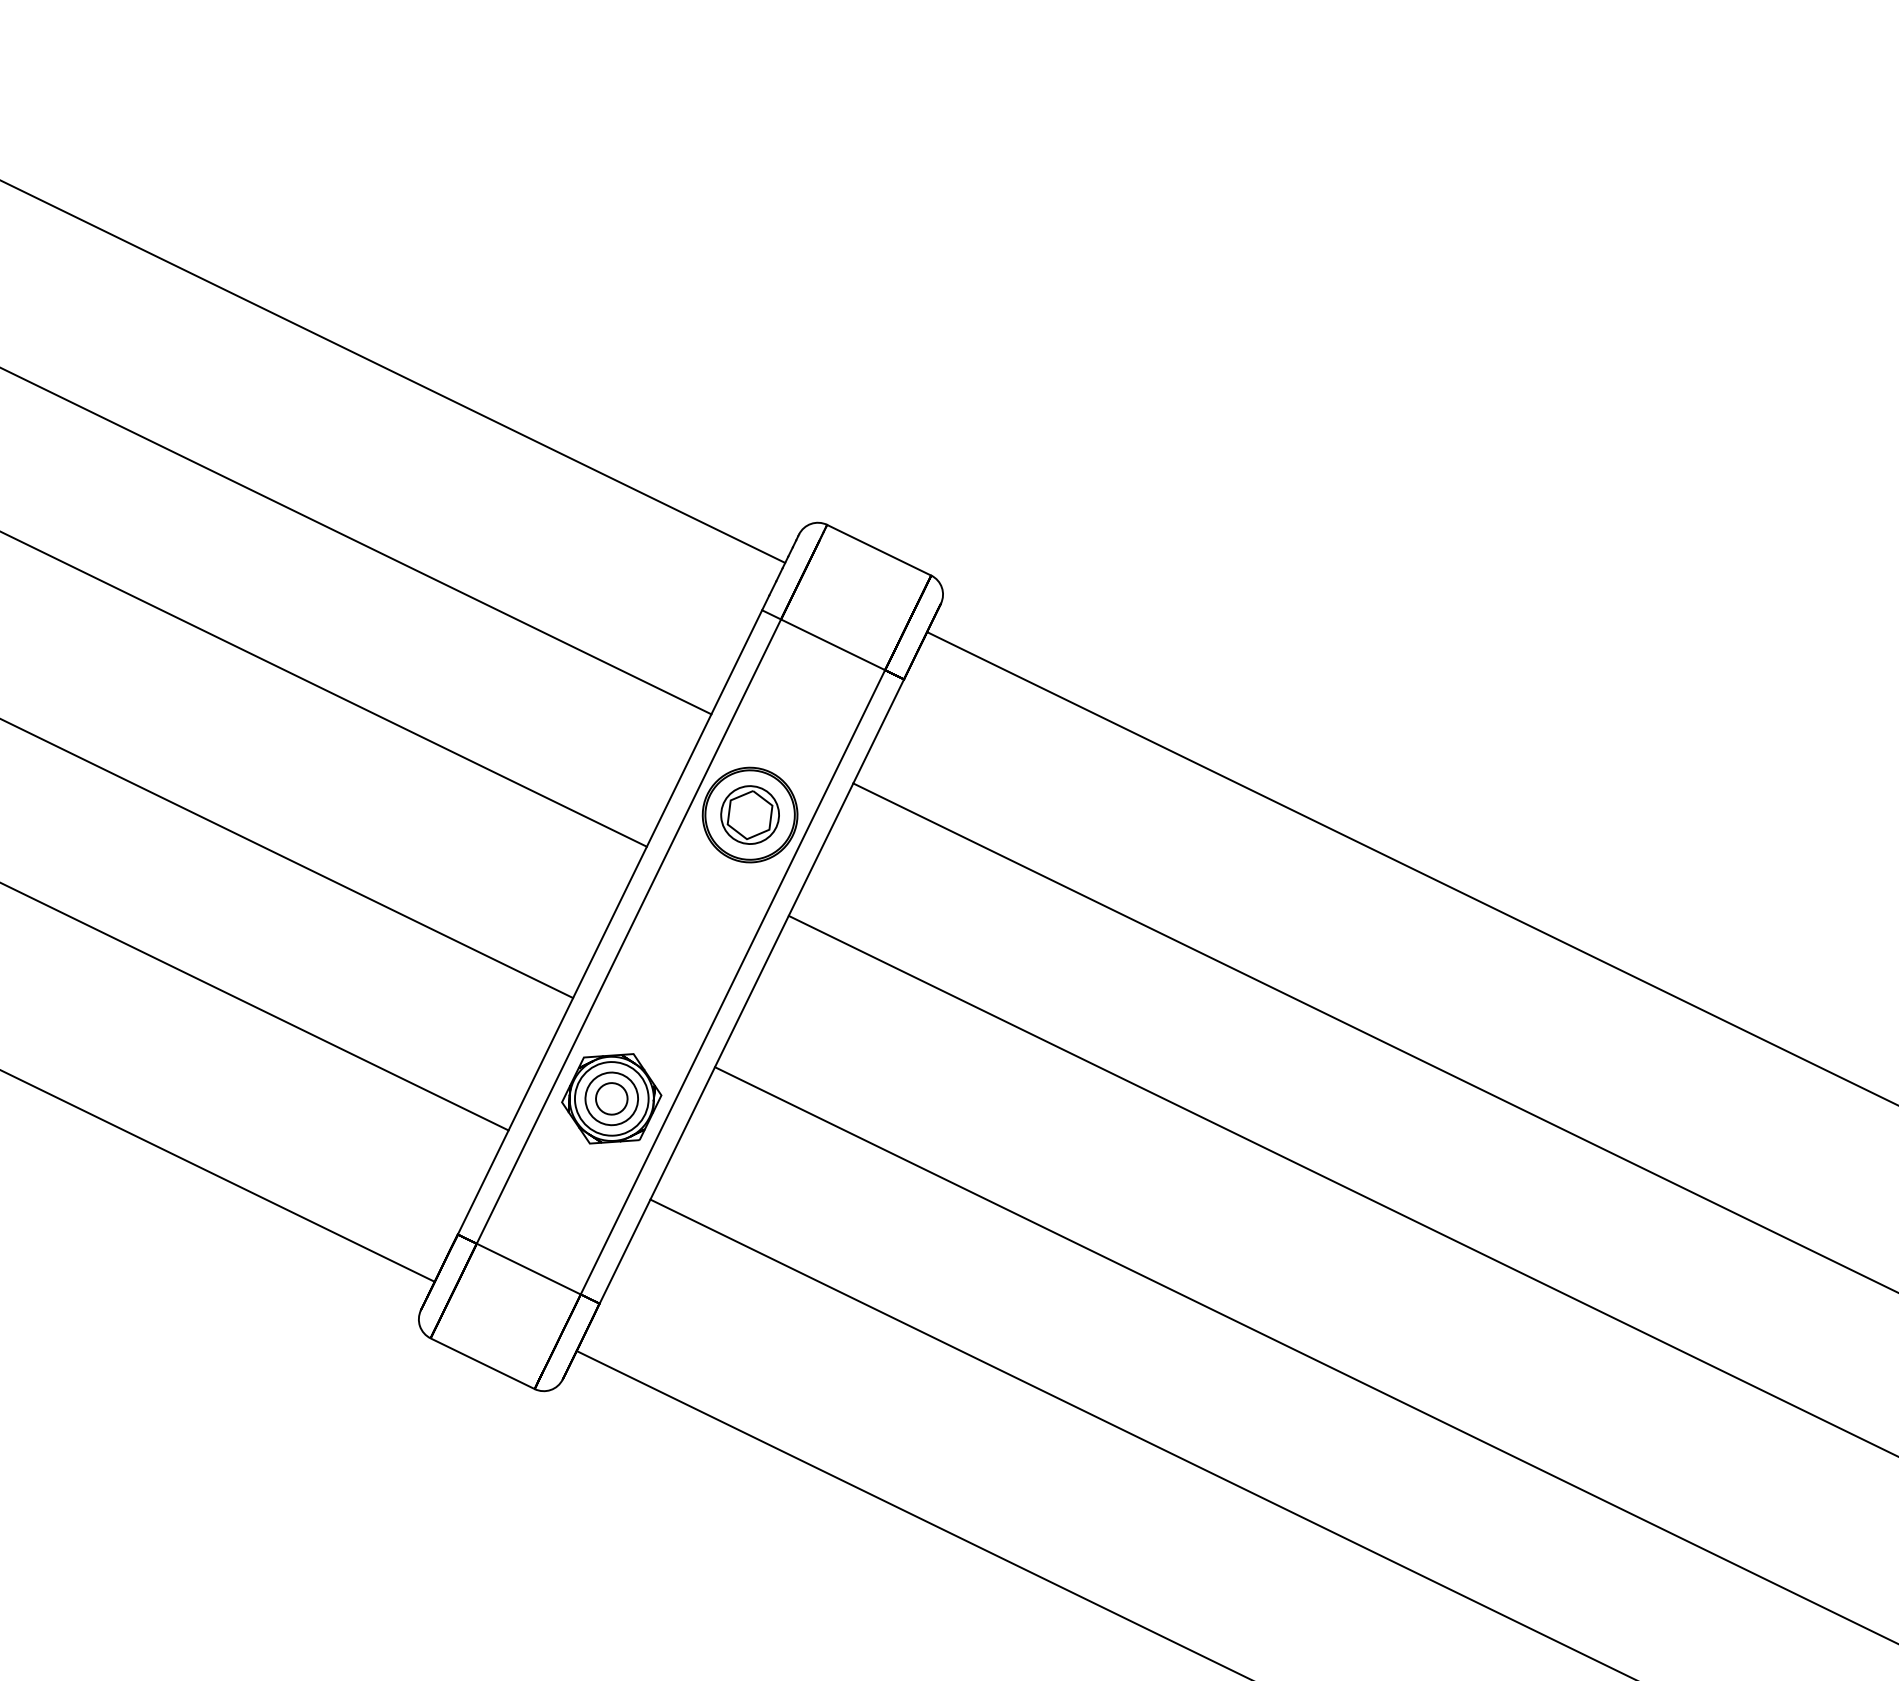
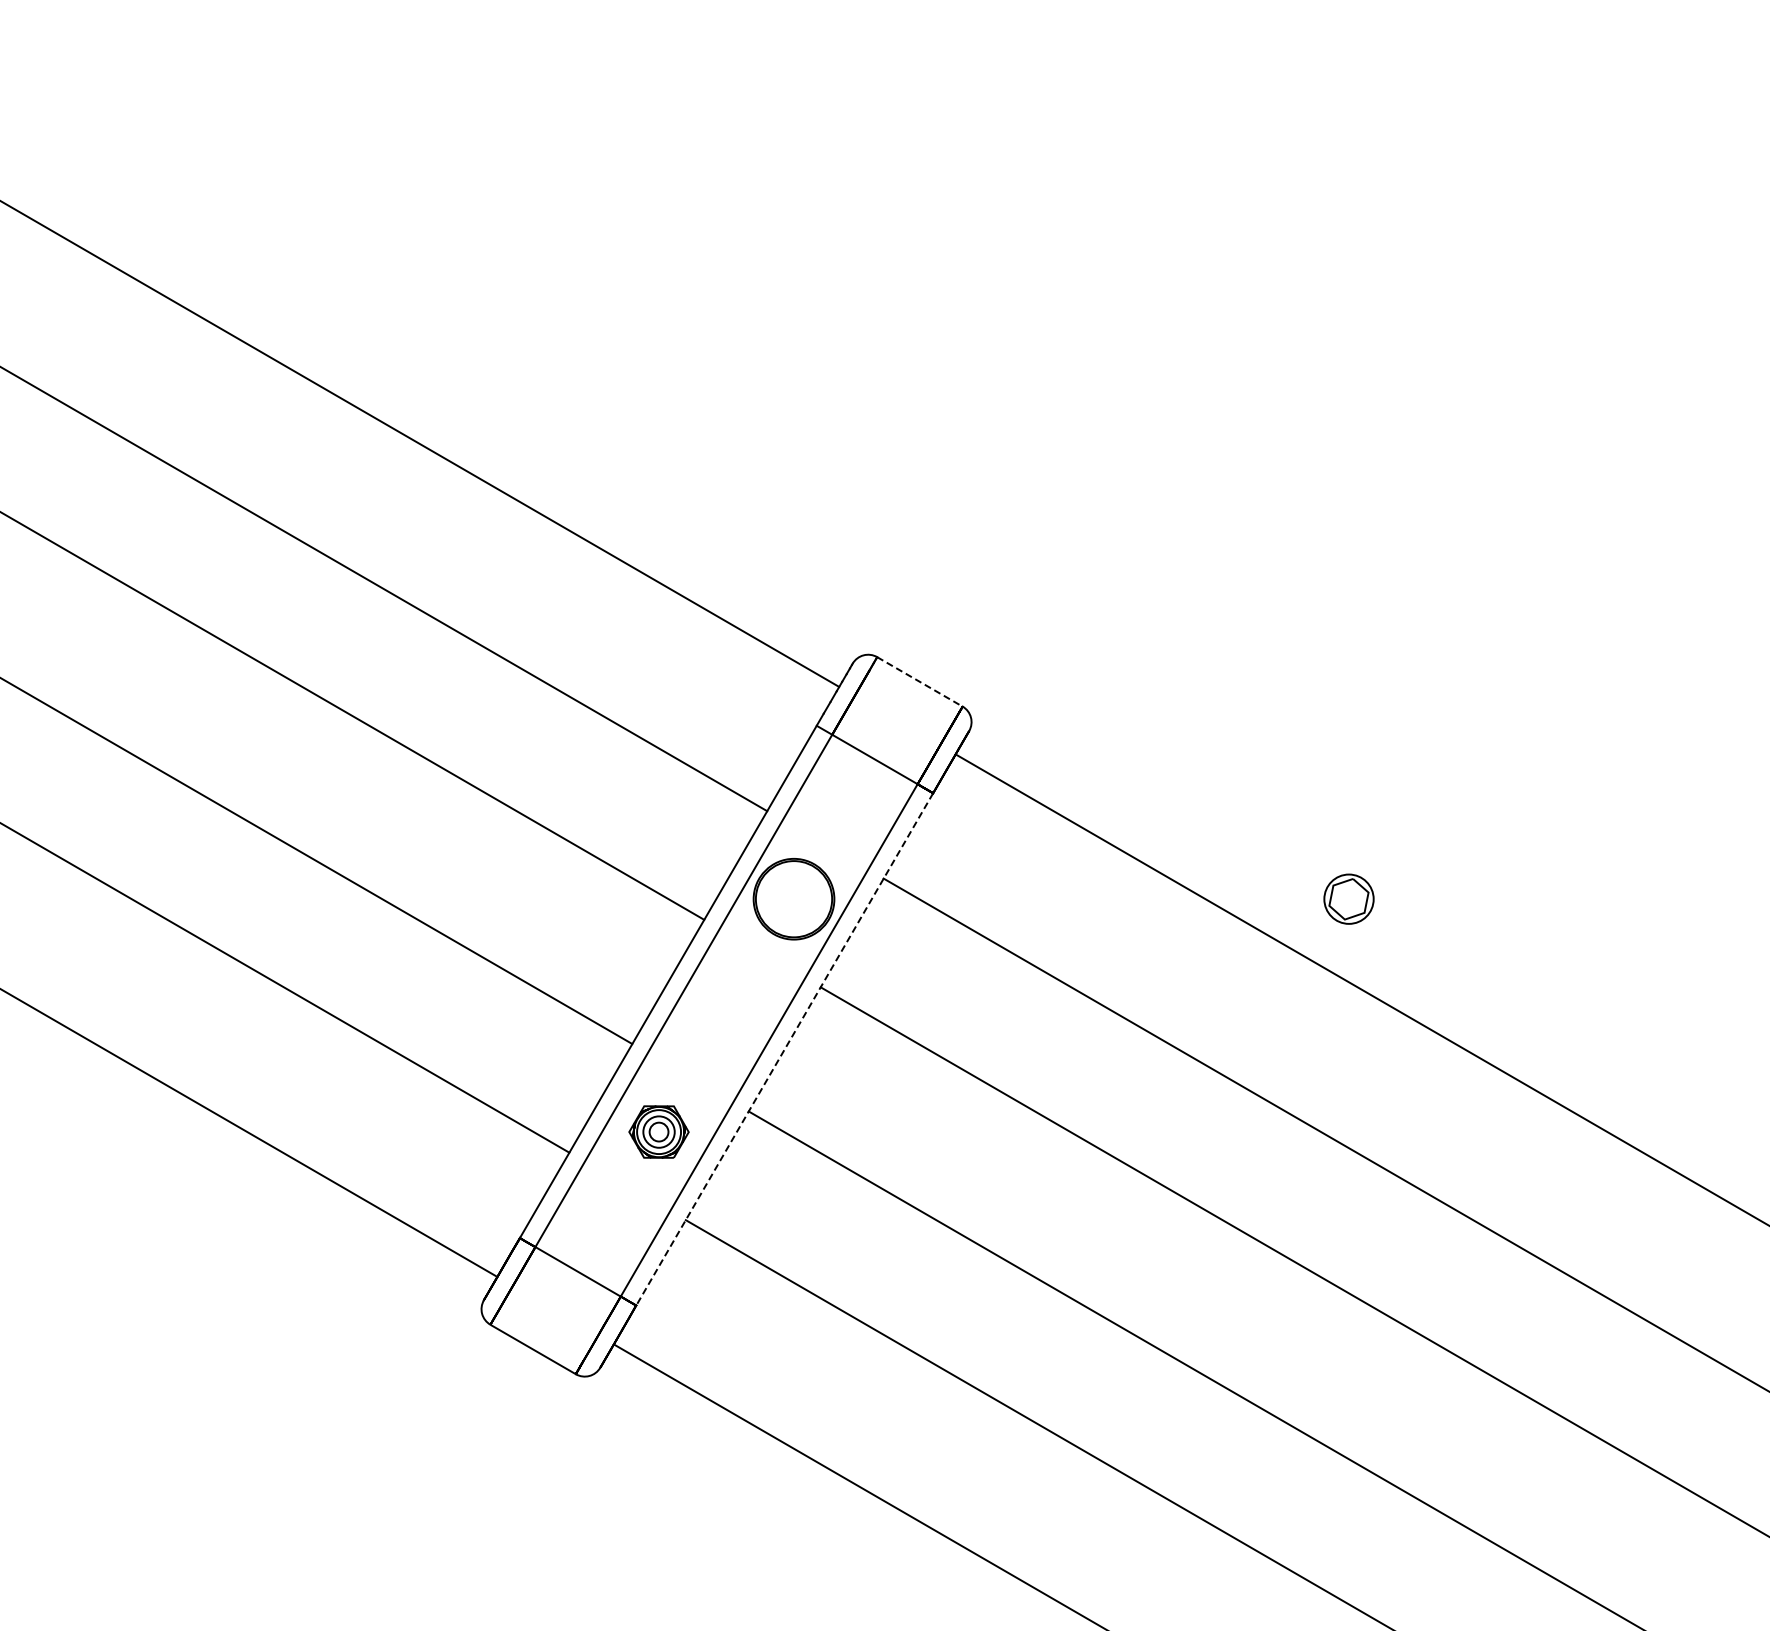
line: (879, 550) -> (920, 682), solid -> dashed
part: (749, 814) -> (1348, 898), moved
line: (751, 991) -> (784, 1049), solid -> dashed
part: (611, 1098) -> (658, 1131), size x0.7

